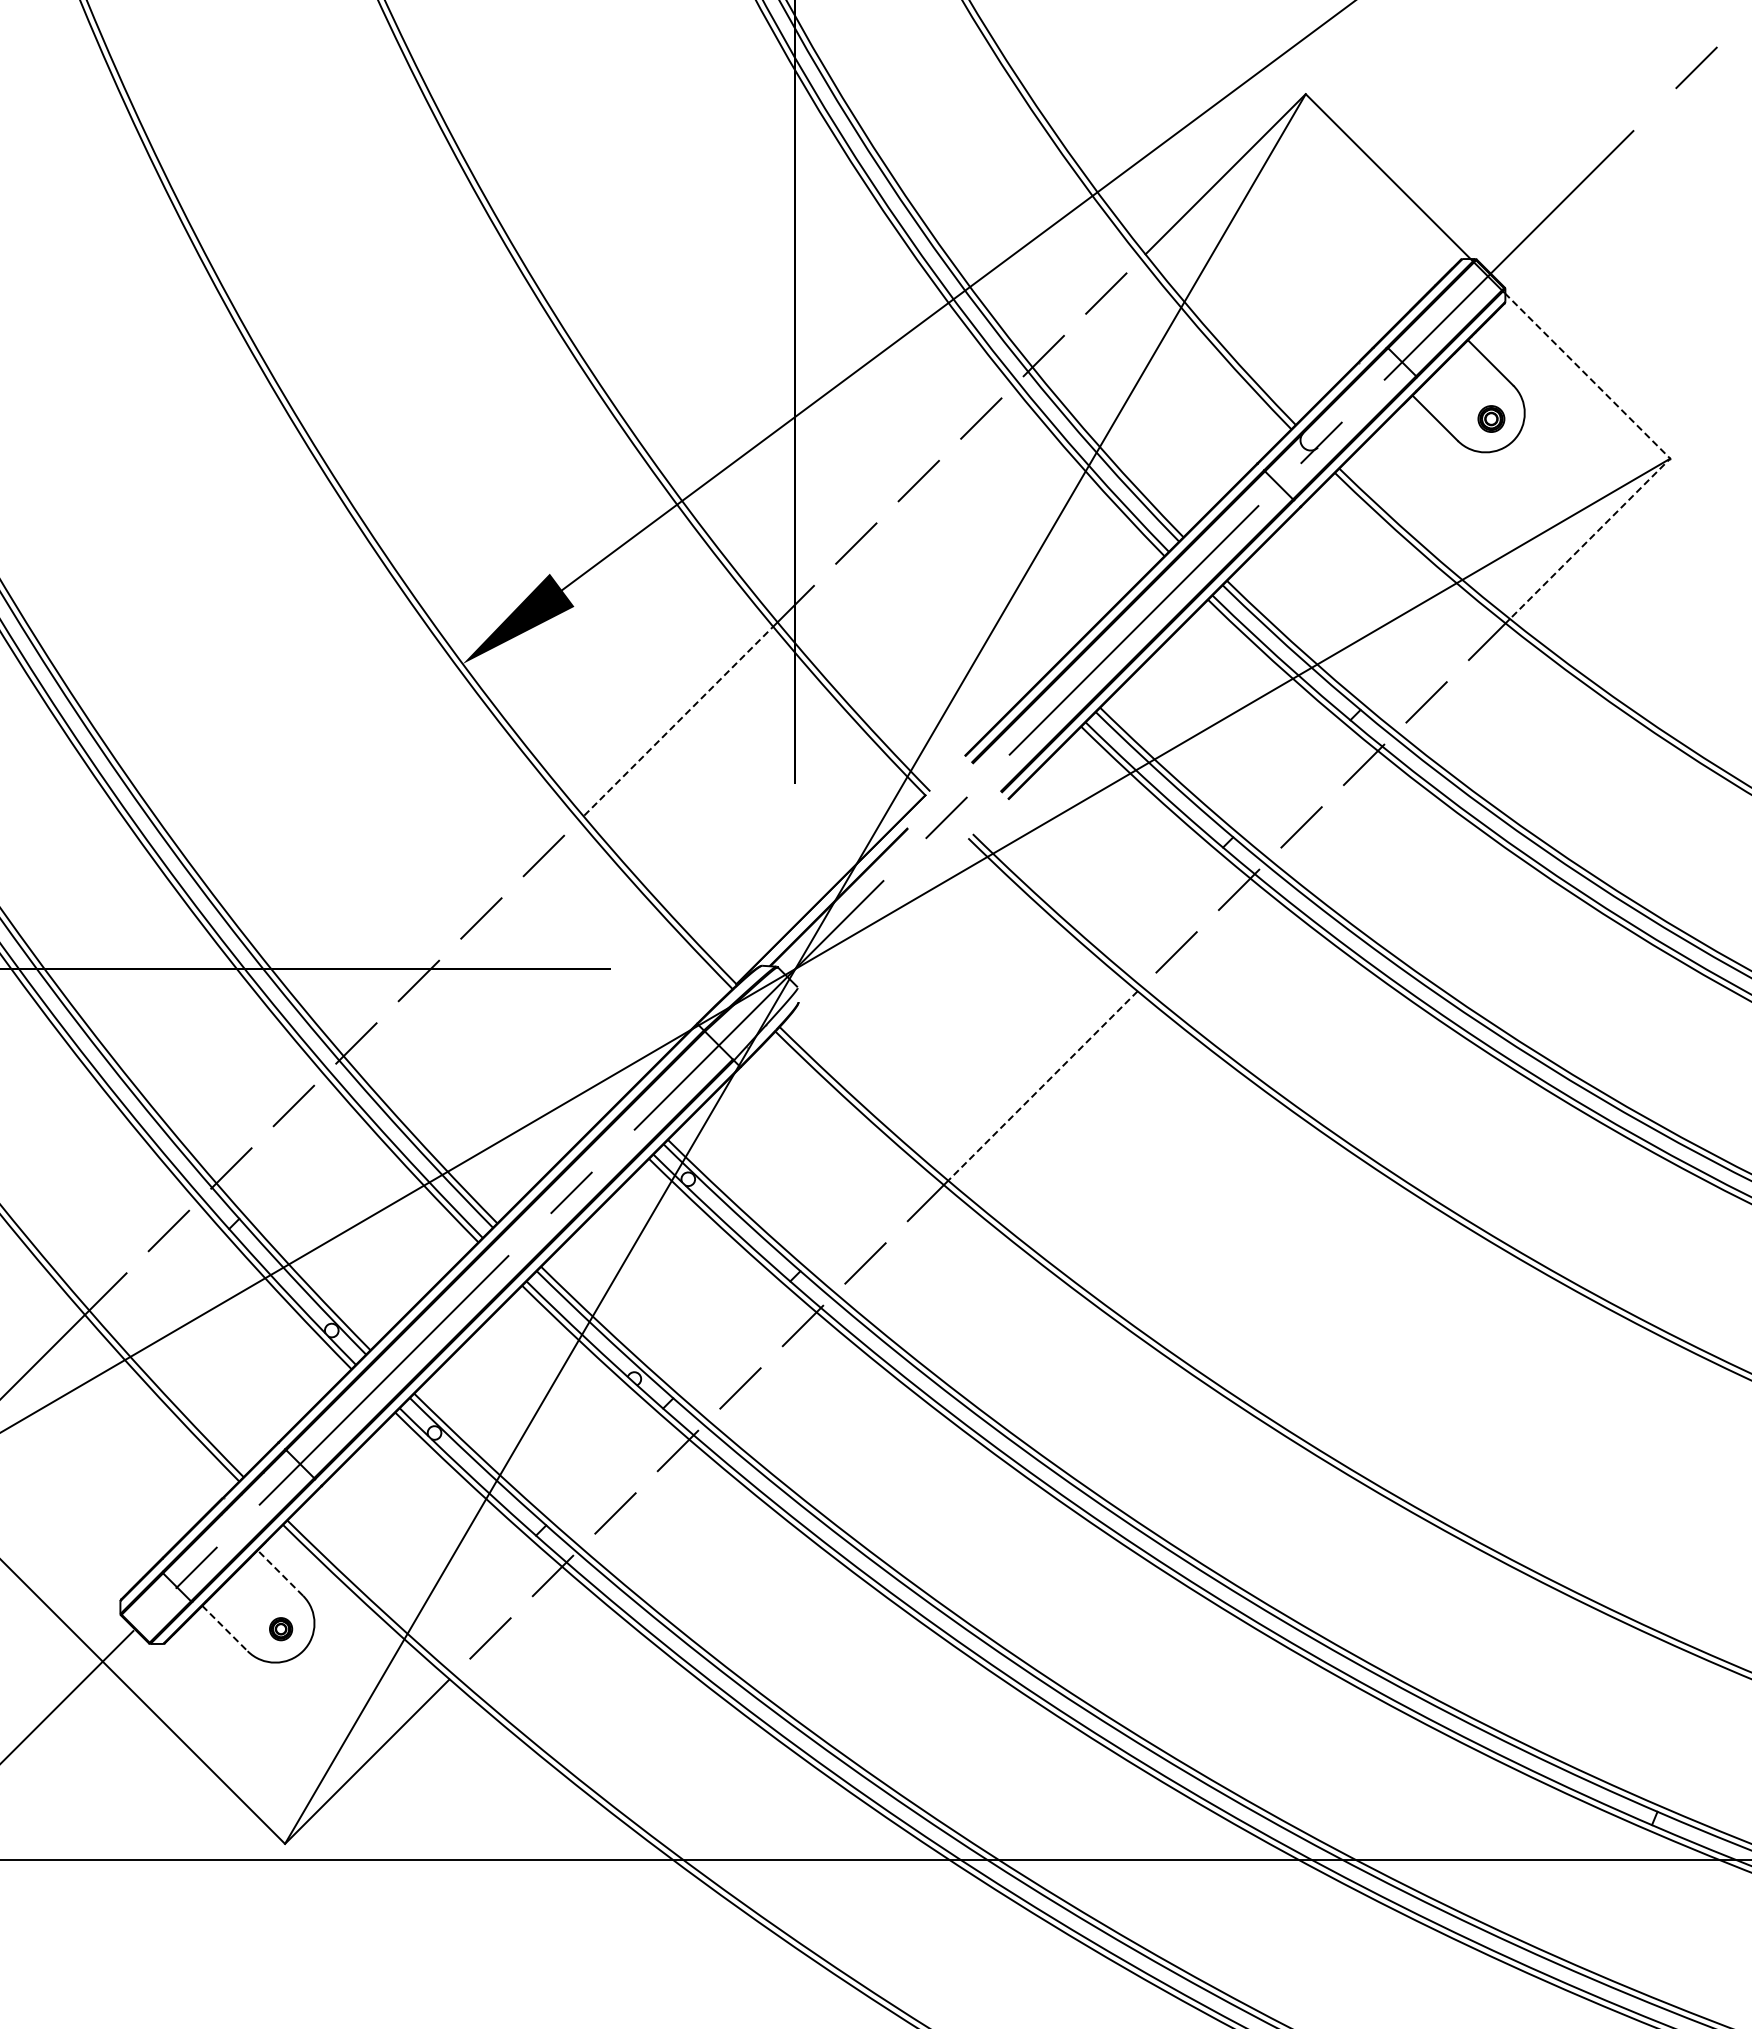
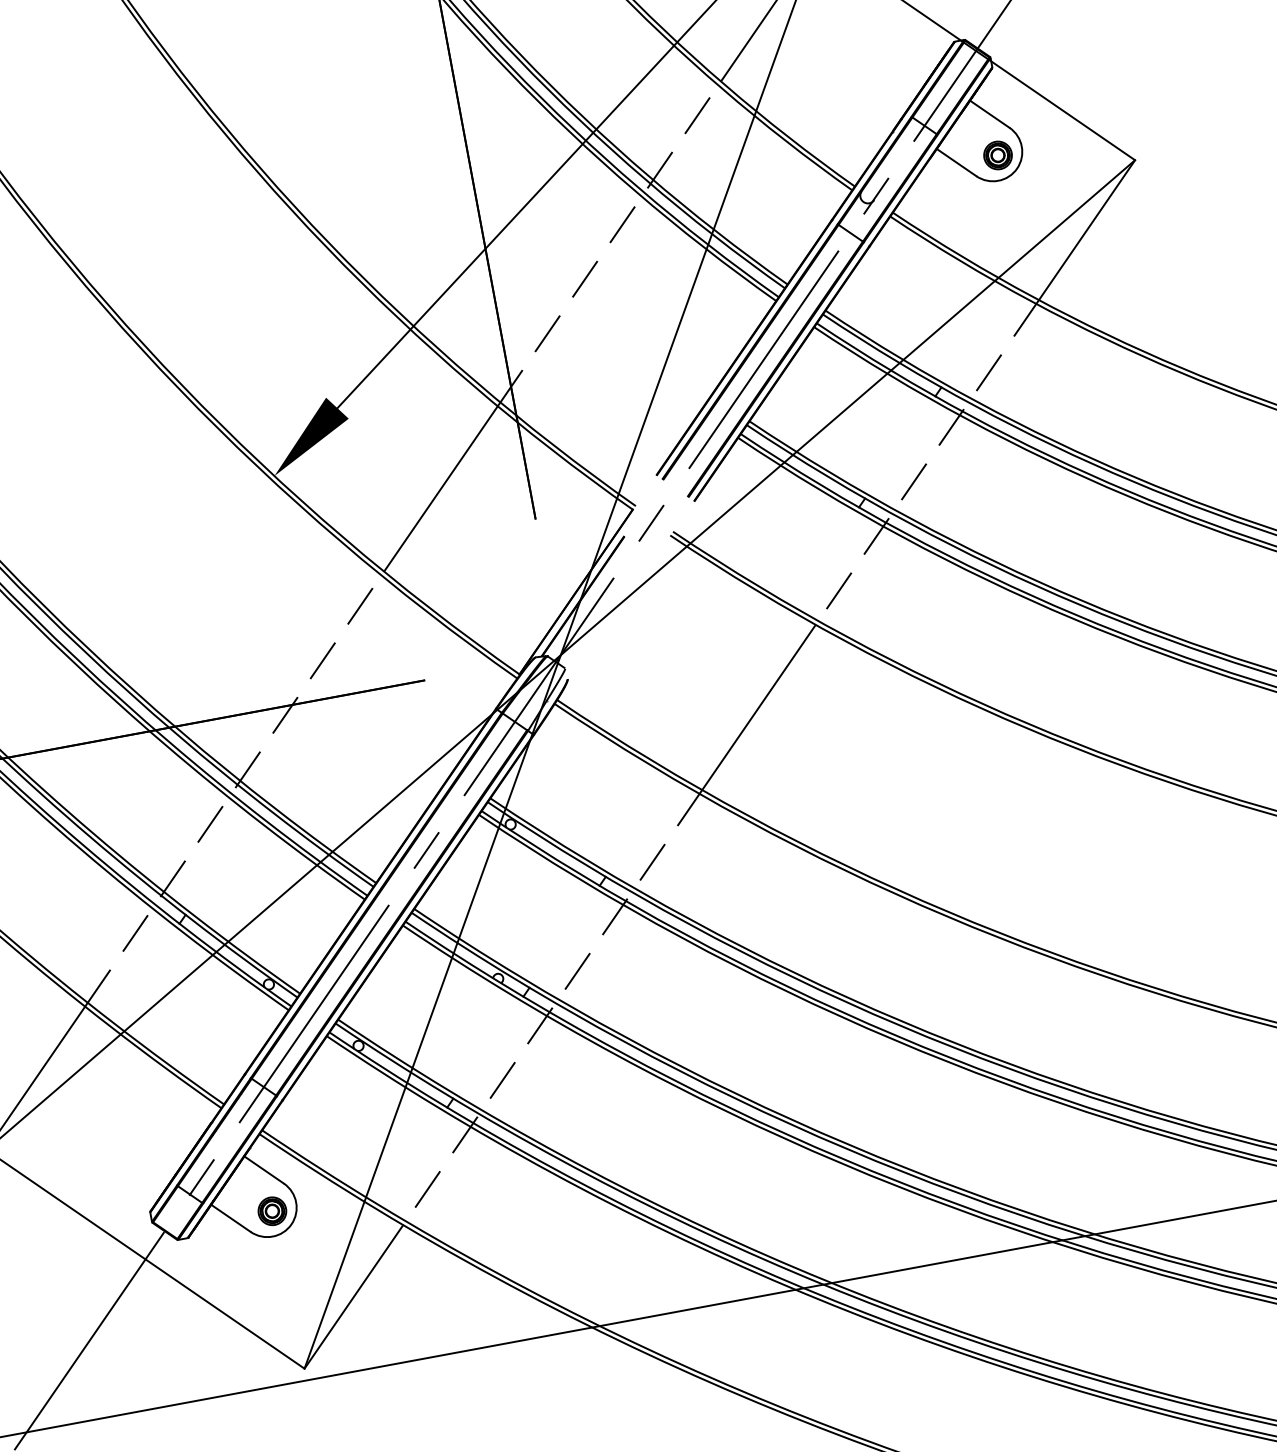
part: (1491, 418) -> (998, 155), size x1.43
line: (1668, 456) -> (1133, 158), dashed -> solid
line: (678, 720) -> (440, 488), dashed -> solid
line: (1043, 1085) -> (759, 707), dashed -> solid
line: (280, 1572) -> (264, 1169), dashed -> solid
line: (225, 1628) -> (231, 1218), dashed -> solid
part: (280, 1628) -> (271, 1210), size x1.67

